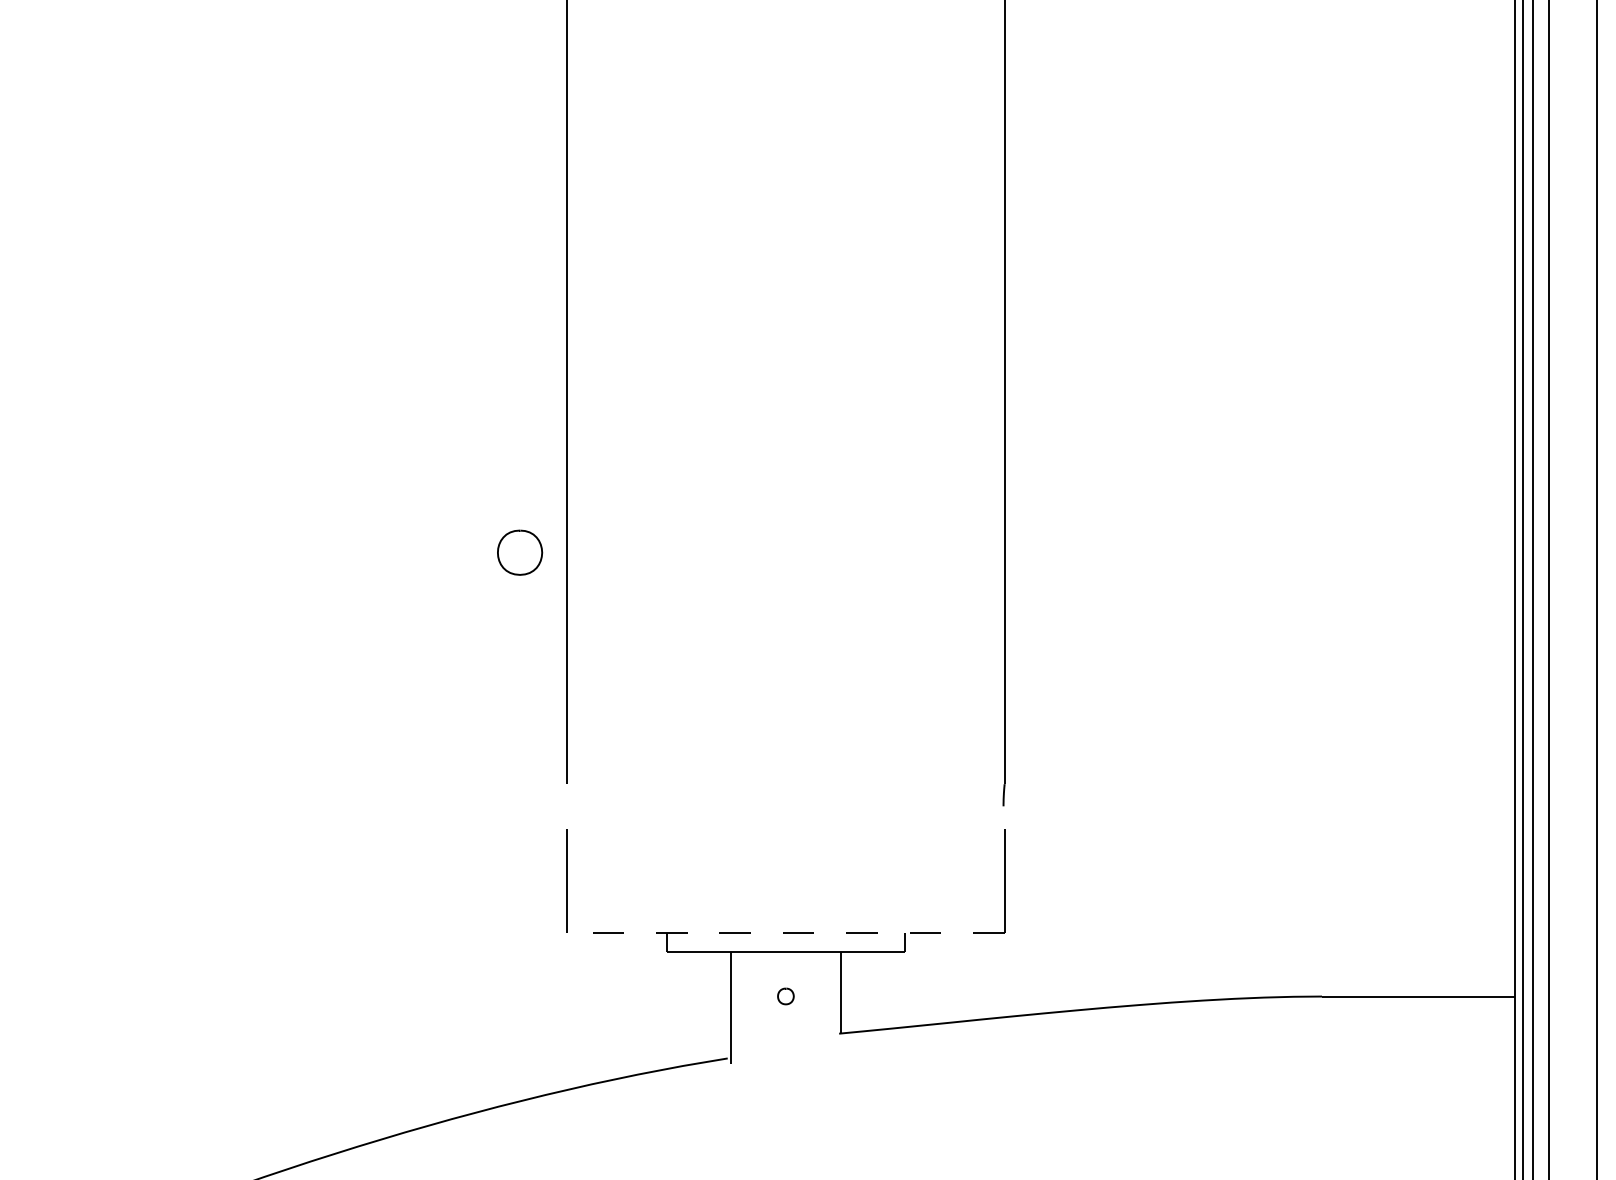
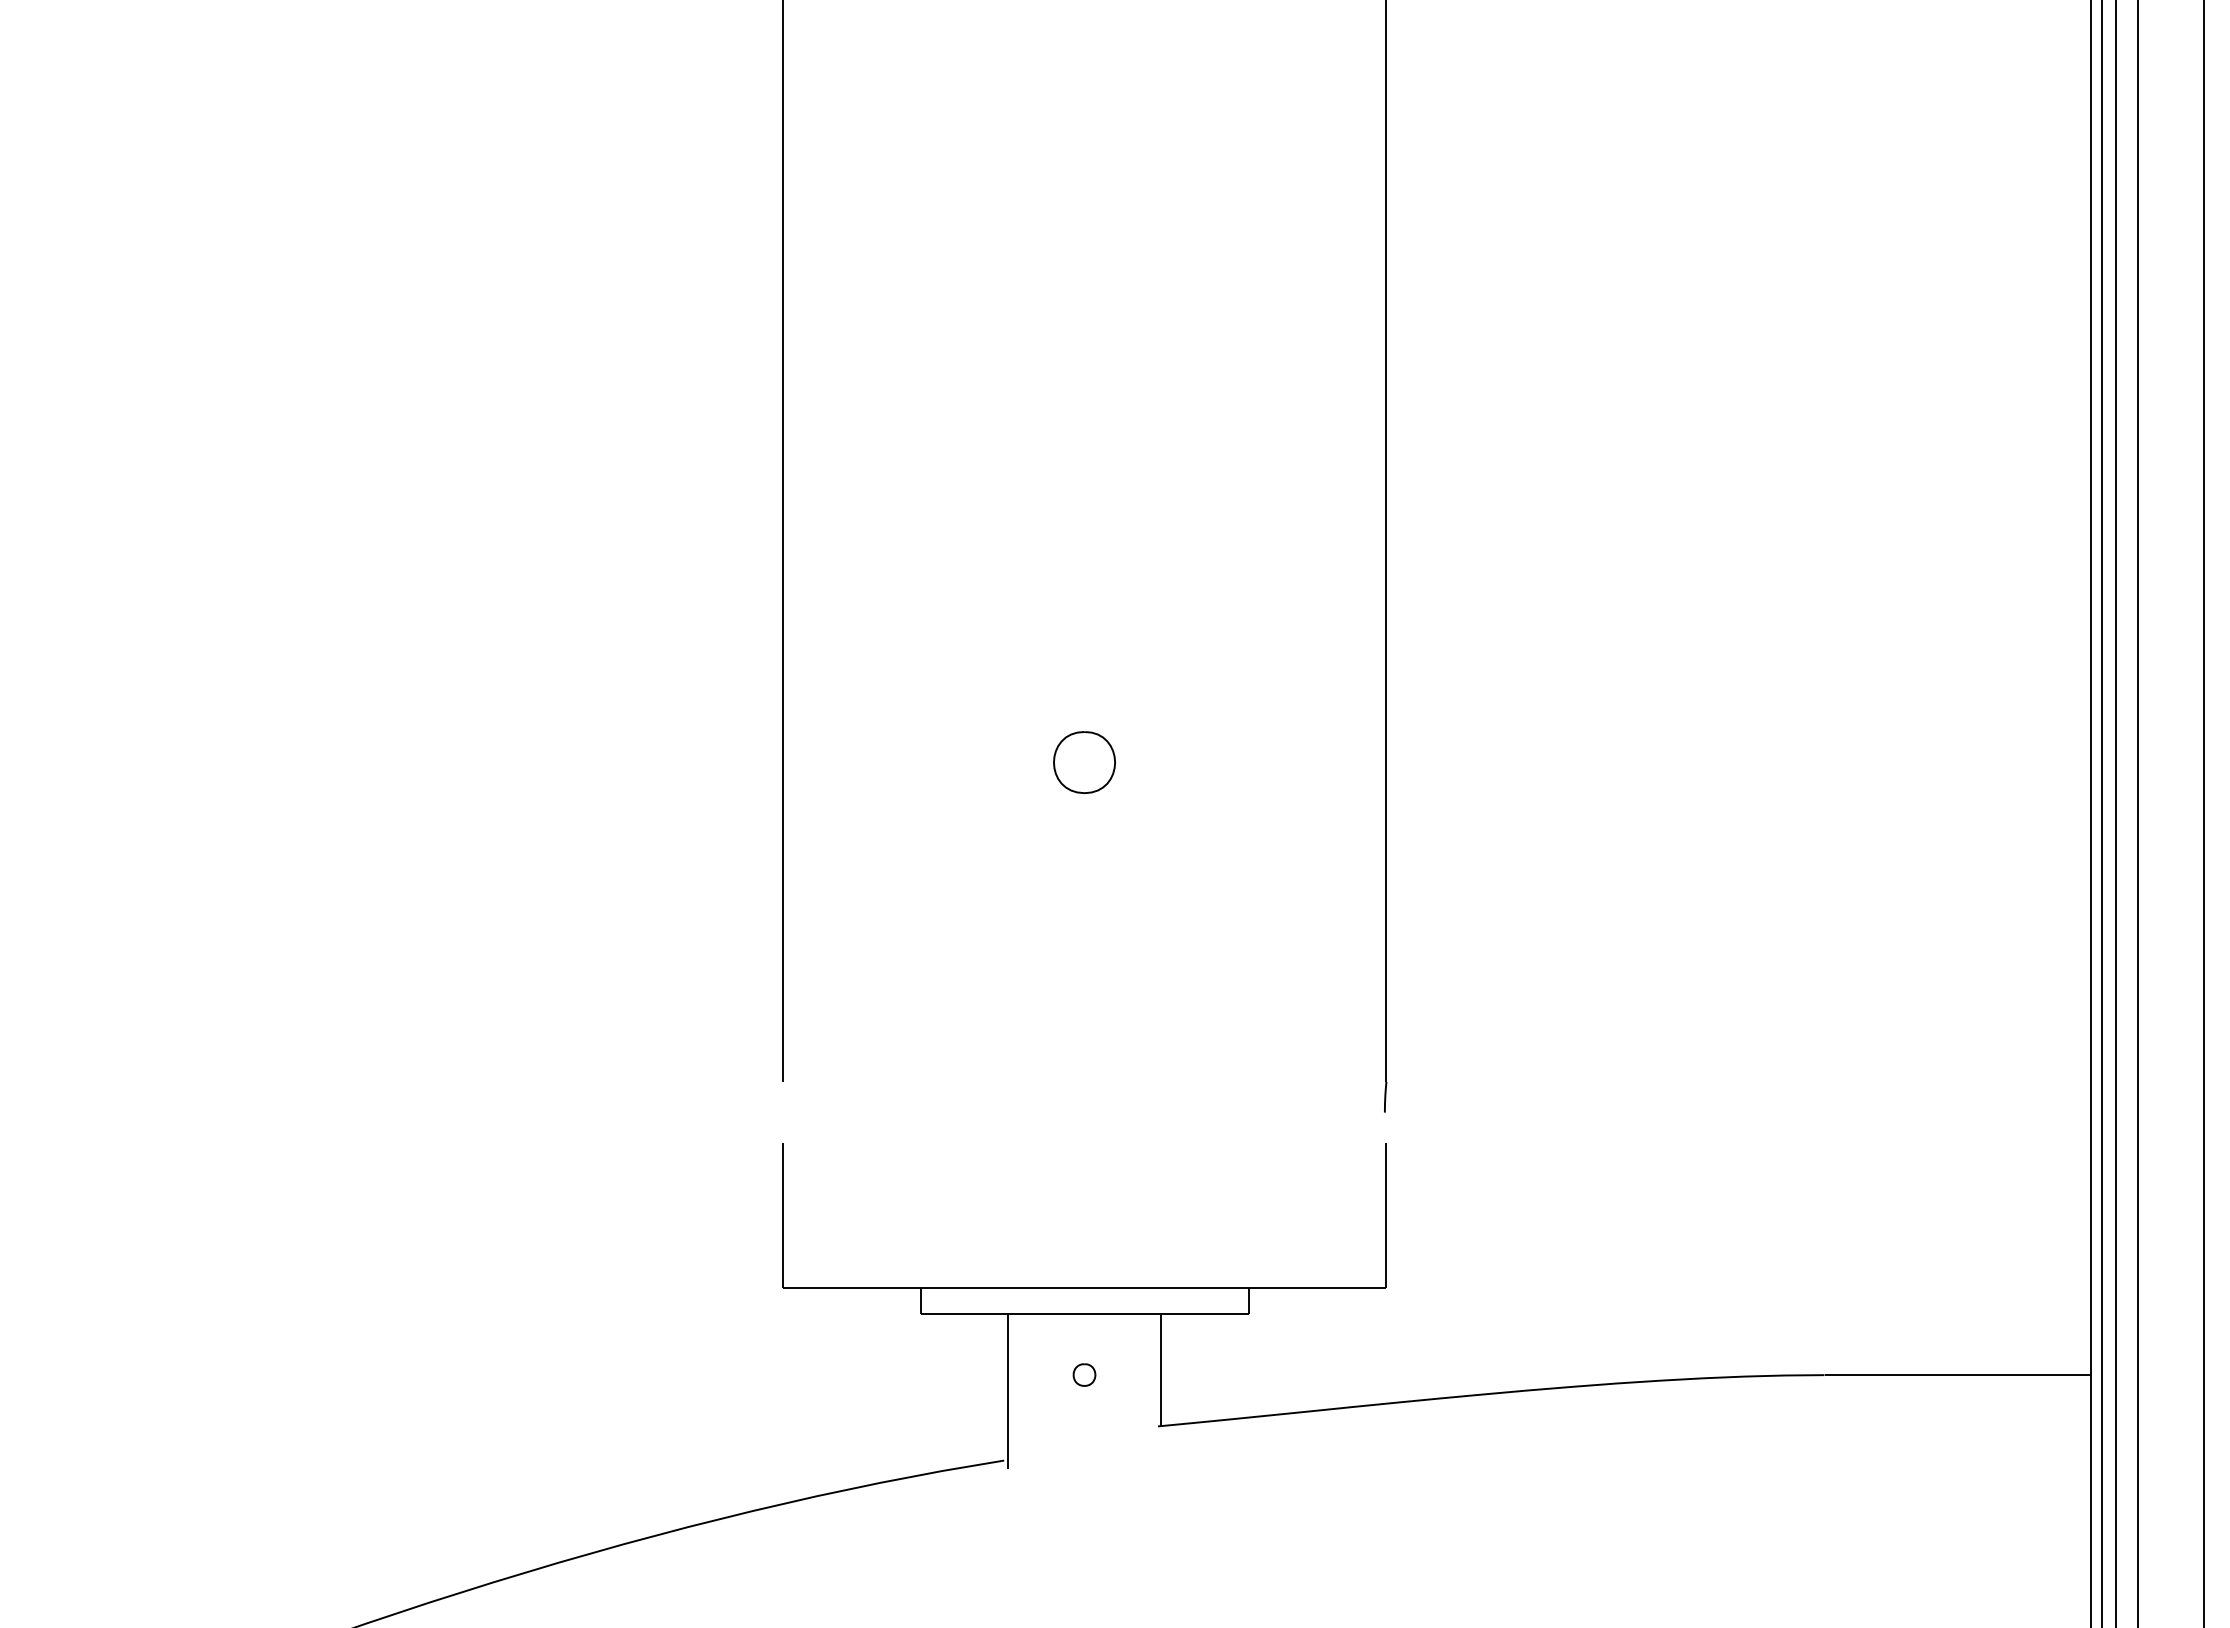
part: (520, 552) -> (1084, 762), moved
line: (785, 933) -> (1084, 1287), dashed -> solid

